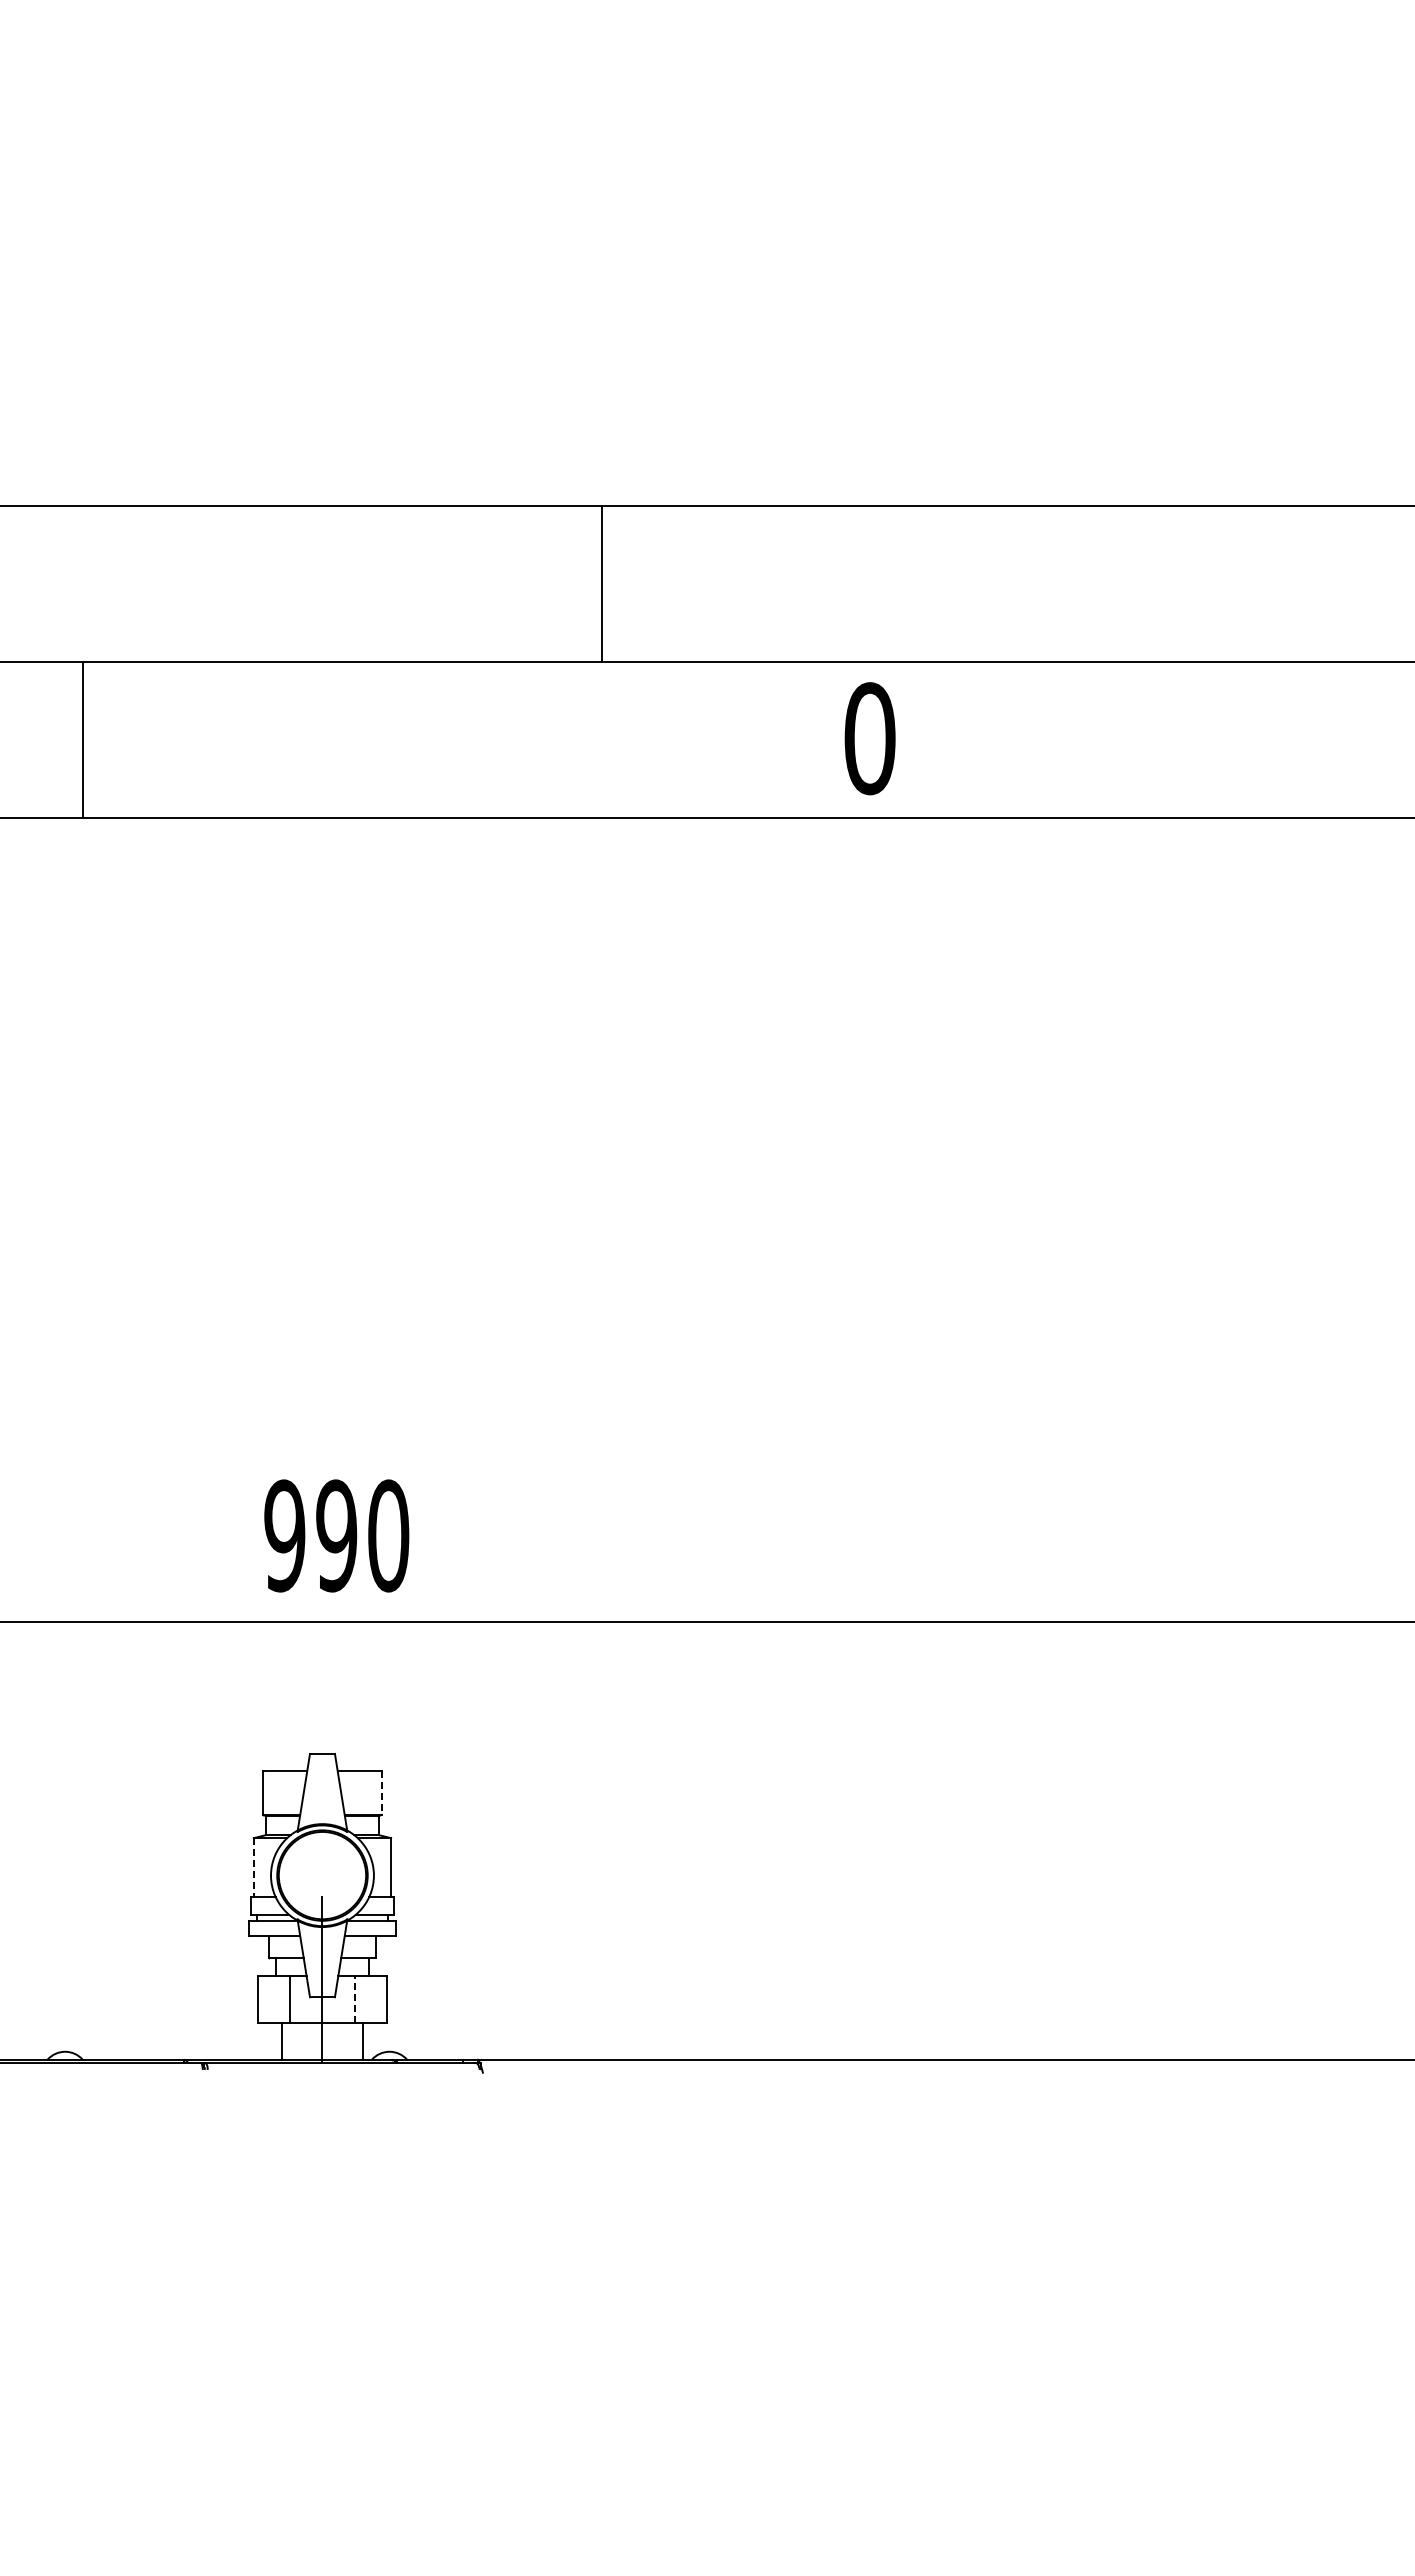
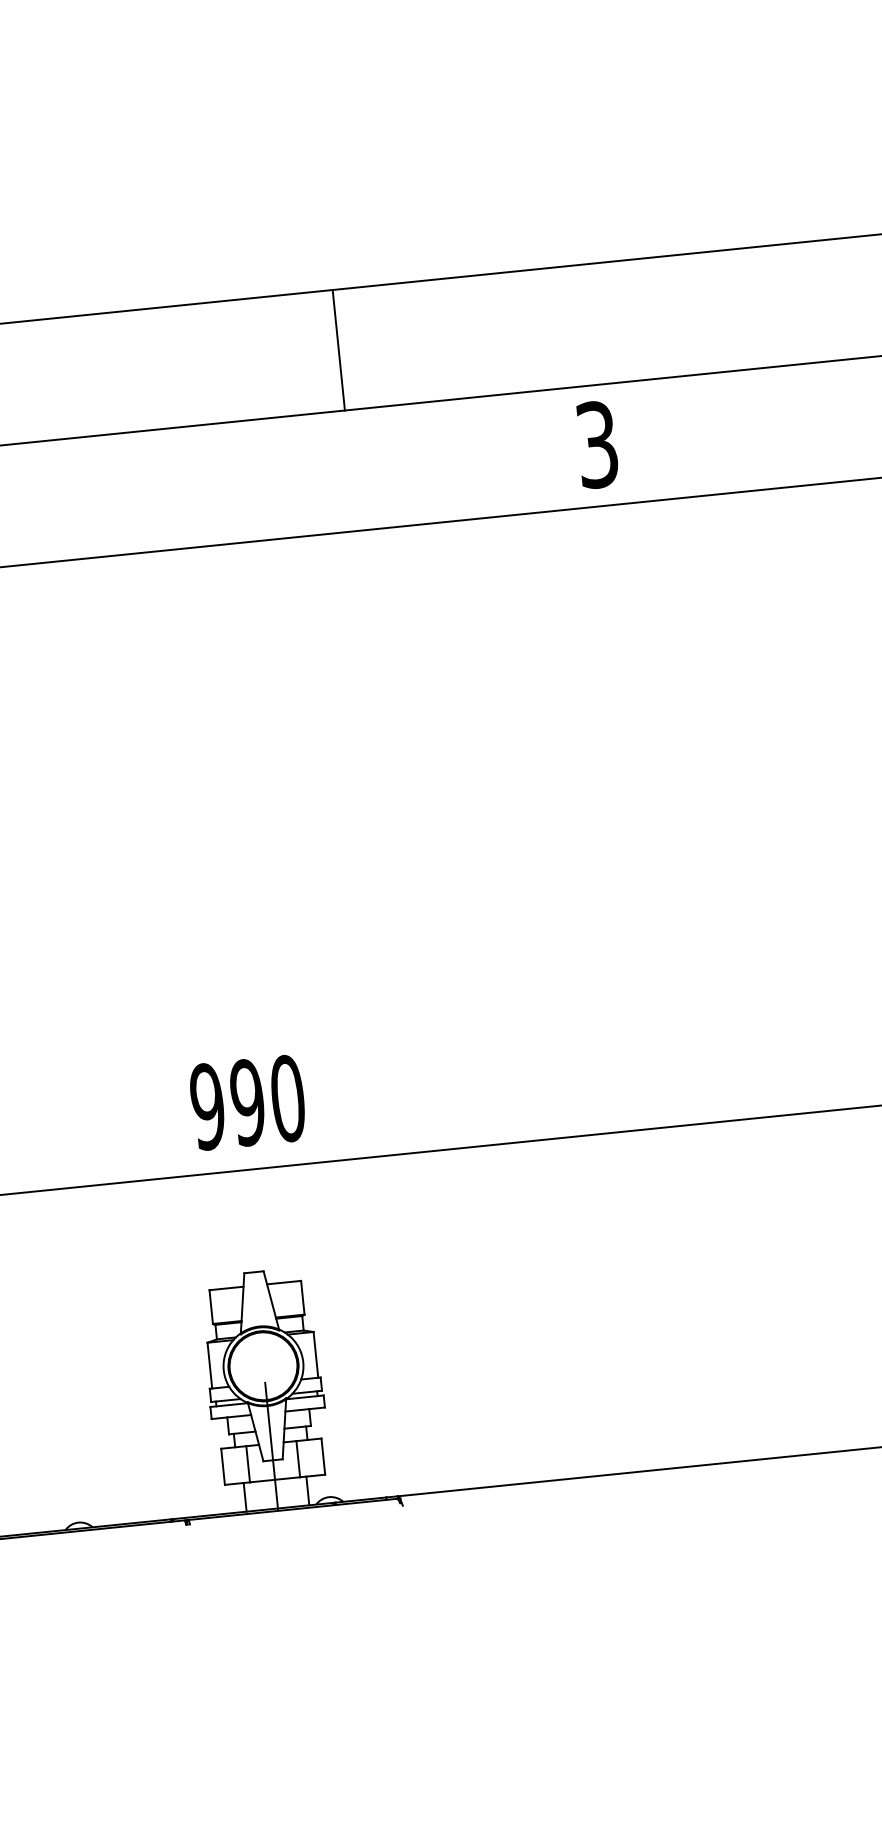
line: (602, 583) -> (339, 349), moved
text: (869, 738) -> (596, 444), 0 -> 3
line: (381, 1792) -> (302, 1297), dashed -> solid
line: (253, 1867) -> (209, 1365), dashed -> solid
line: (354, 1998) -> (297, 1458), dashed -> solid

